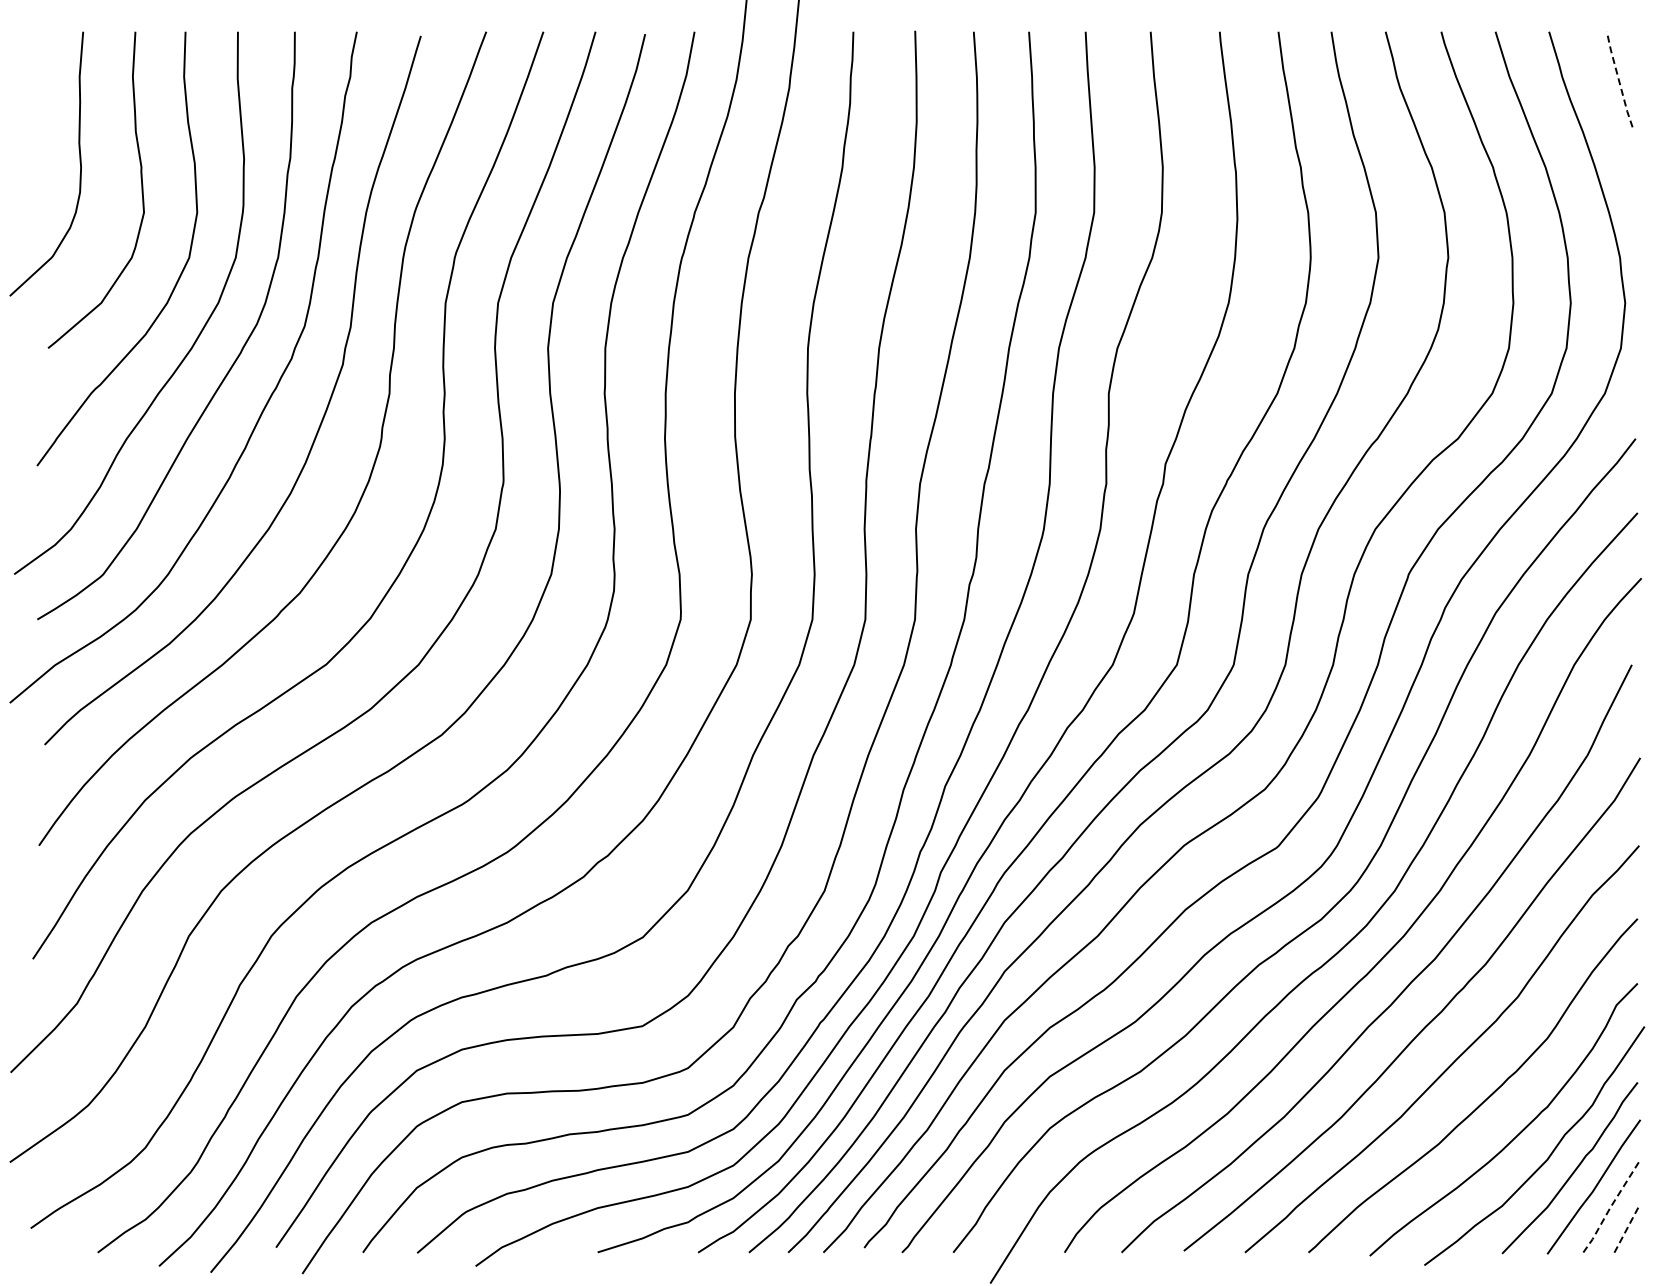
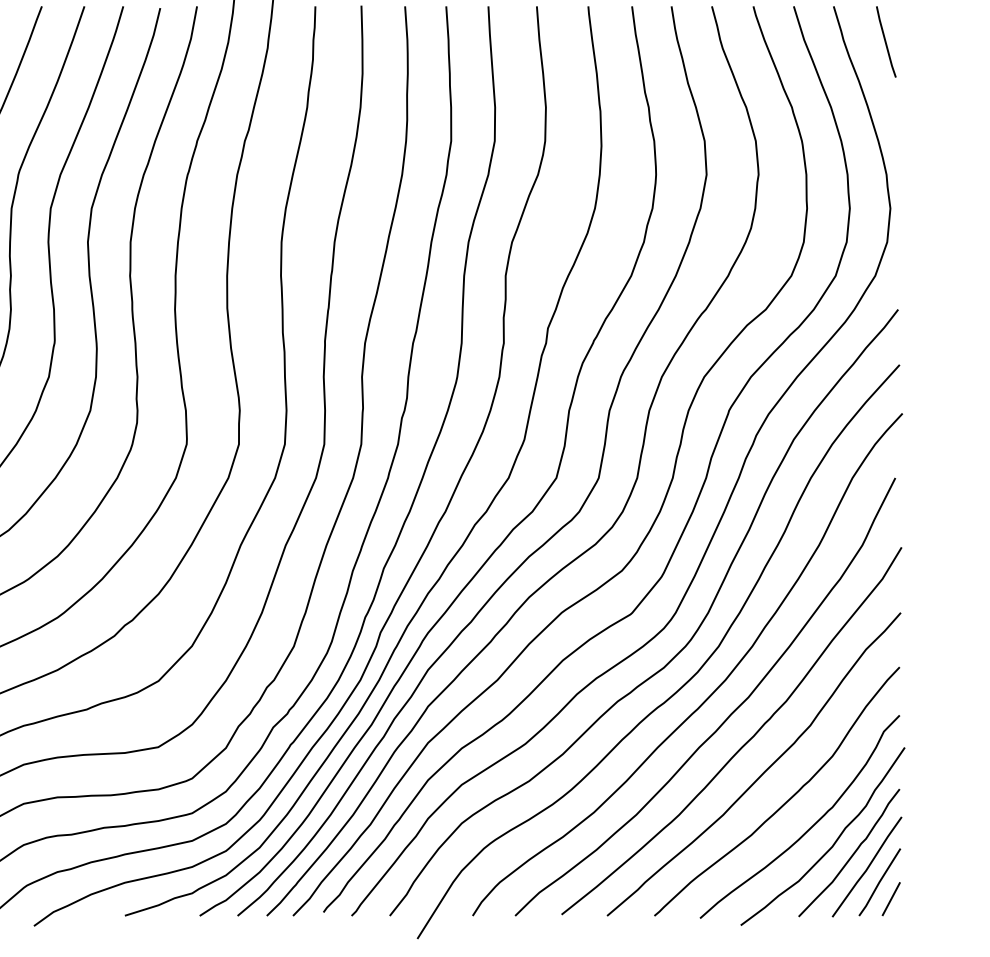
line: (1618, 79) -> (885, 41), dashed -> solid
line: (1610, 1207) -> (879, 882), dashed -> solid
line: (1626, 1230) -> (891, 899), dashed -> solid

